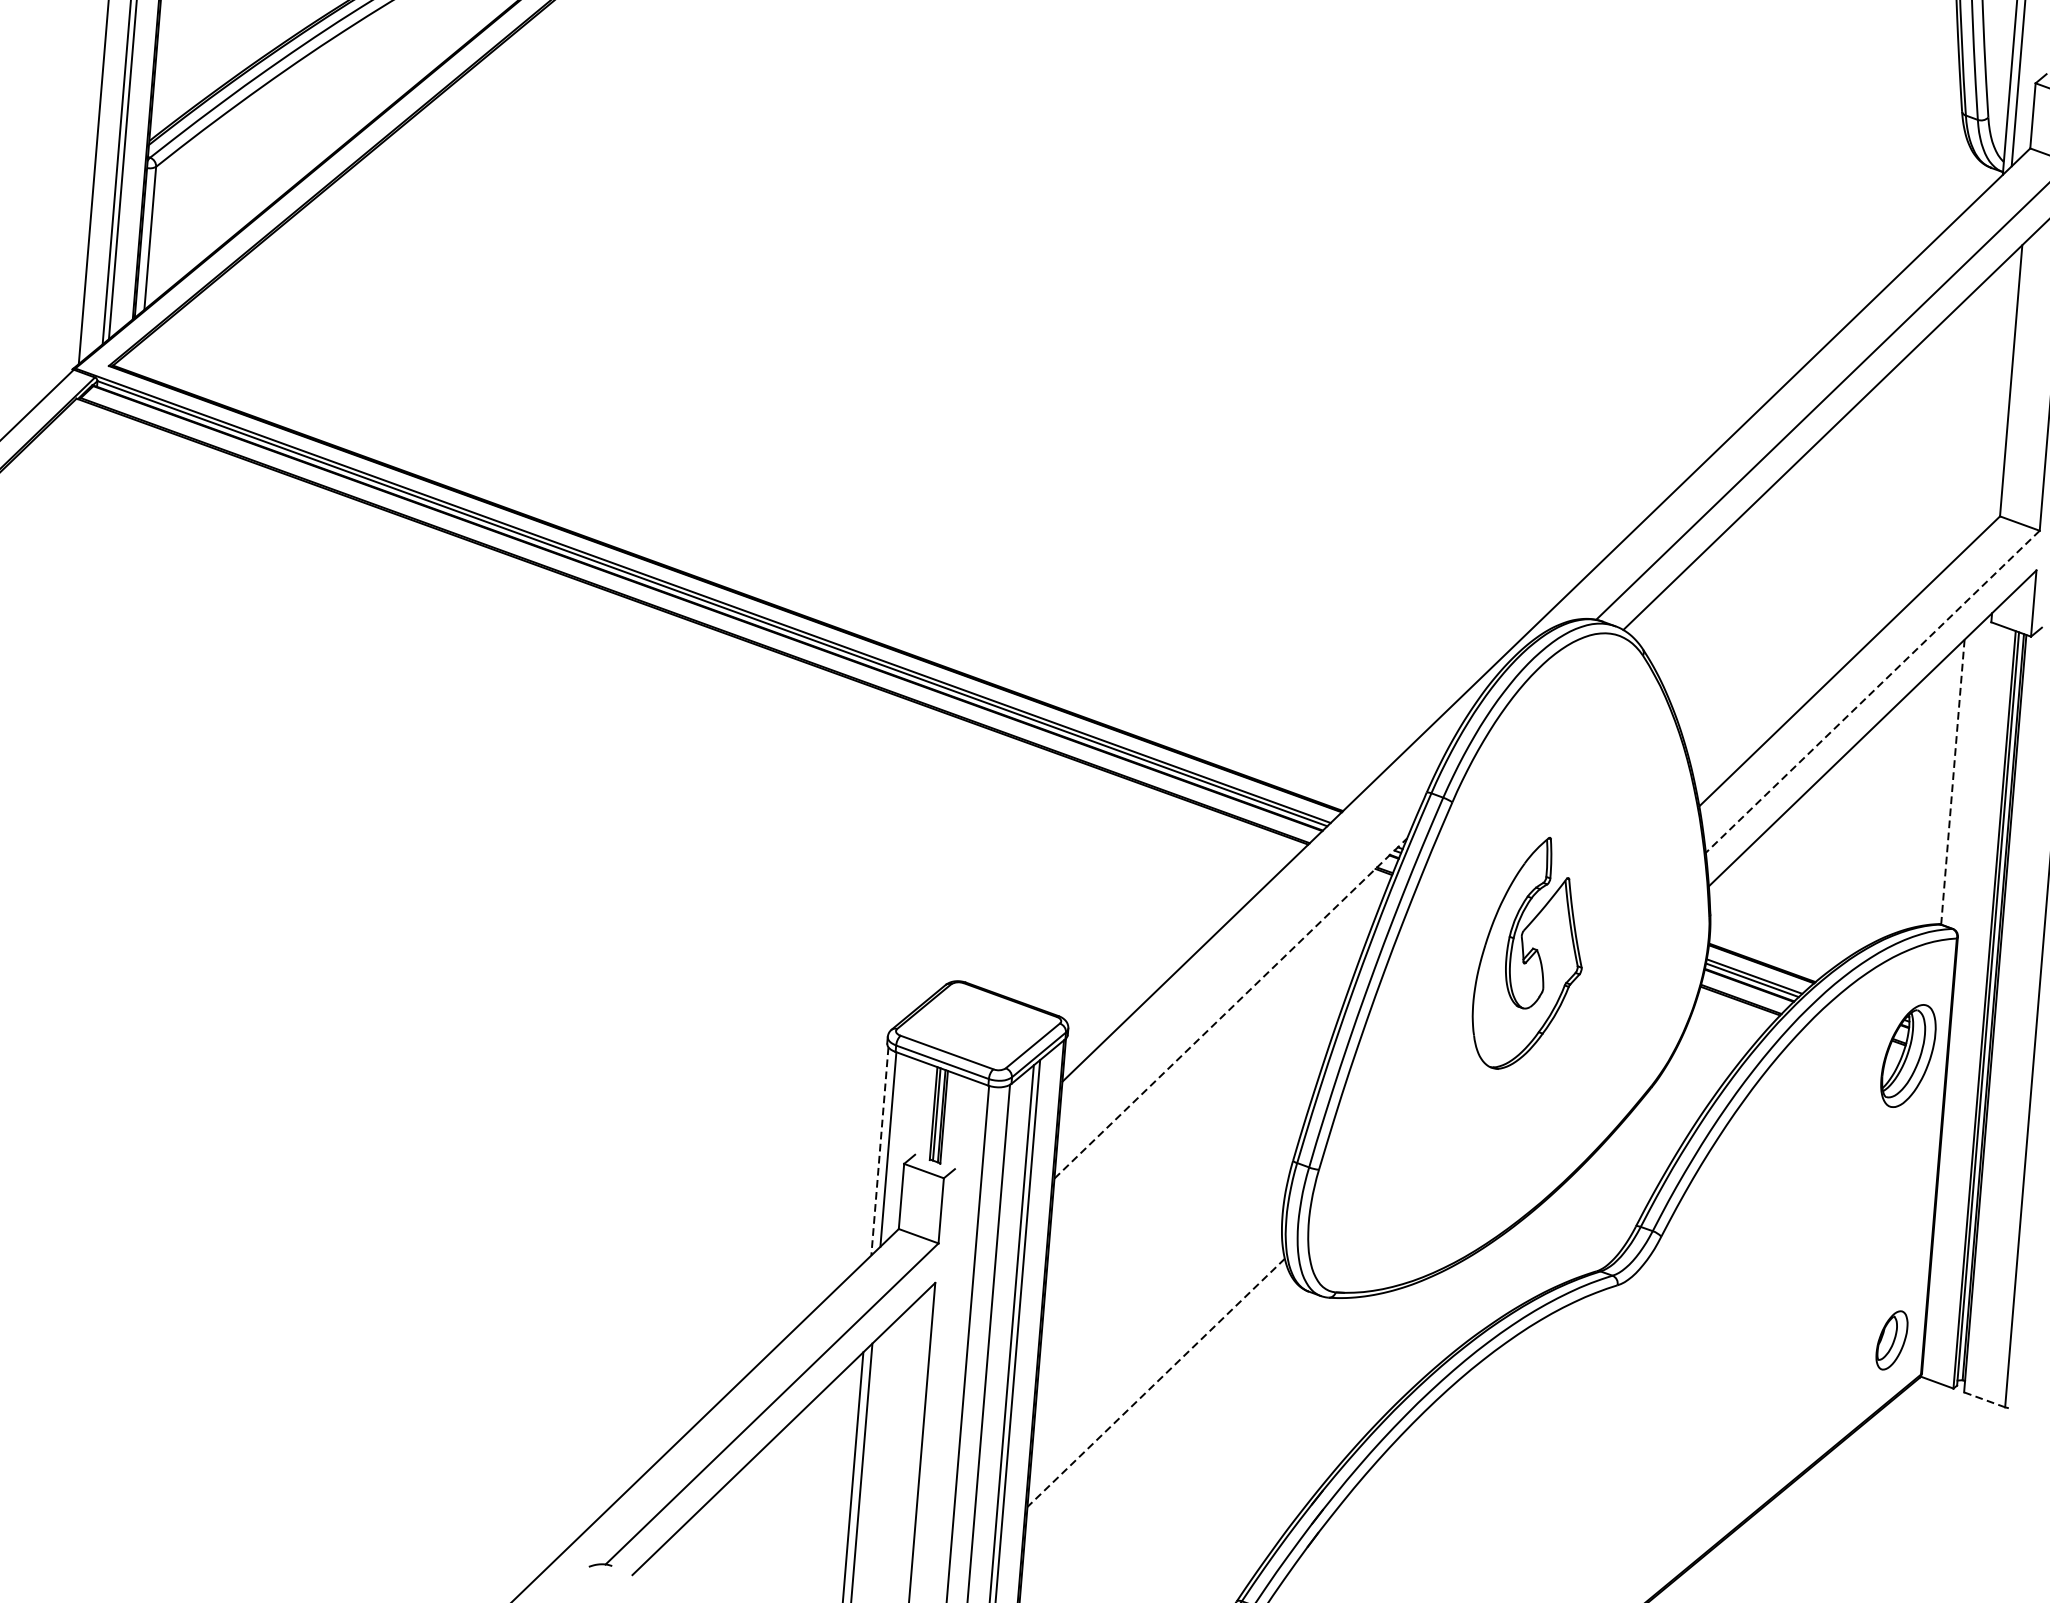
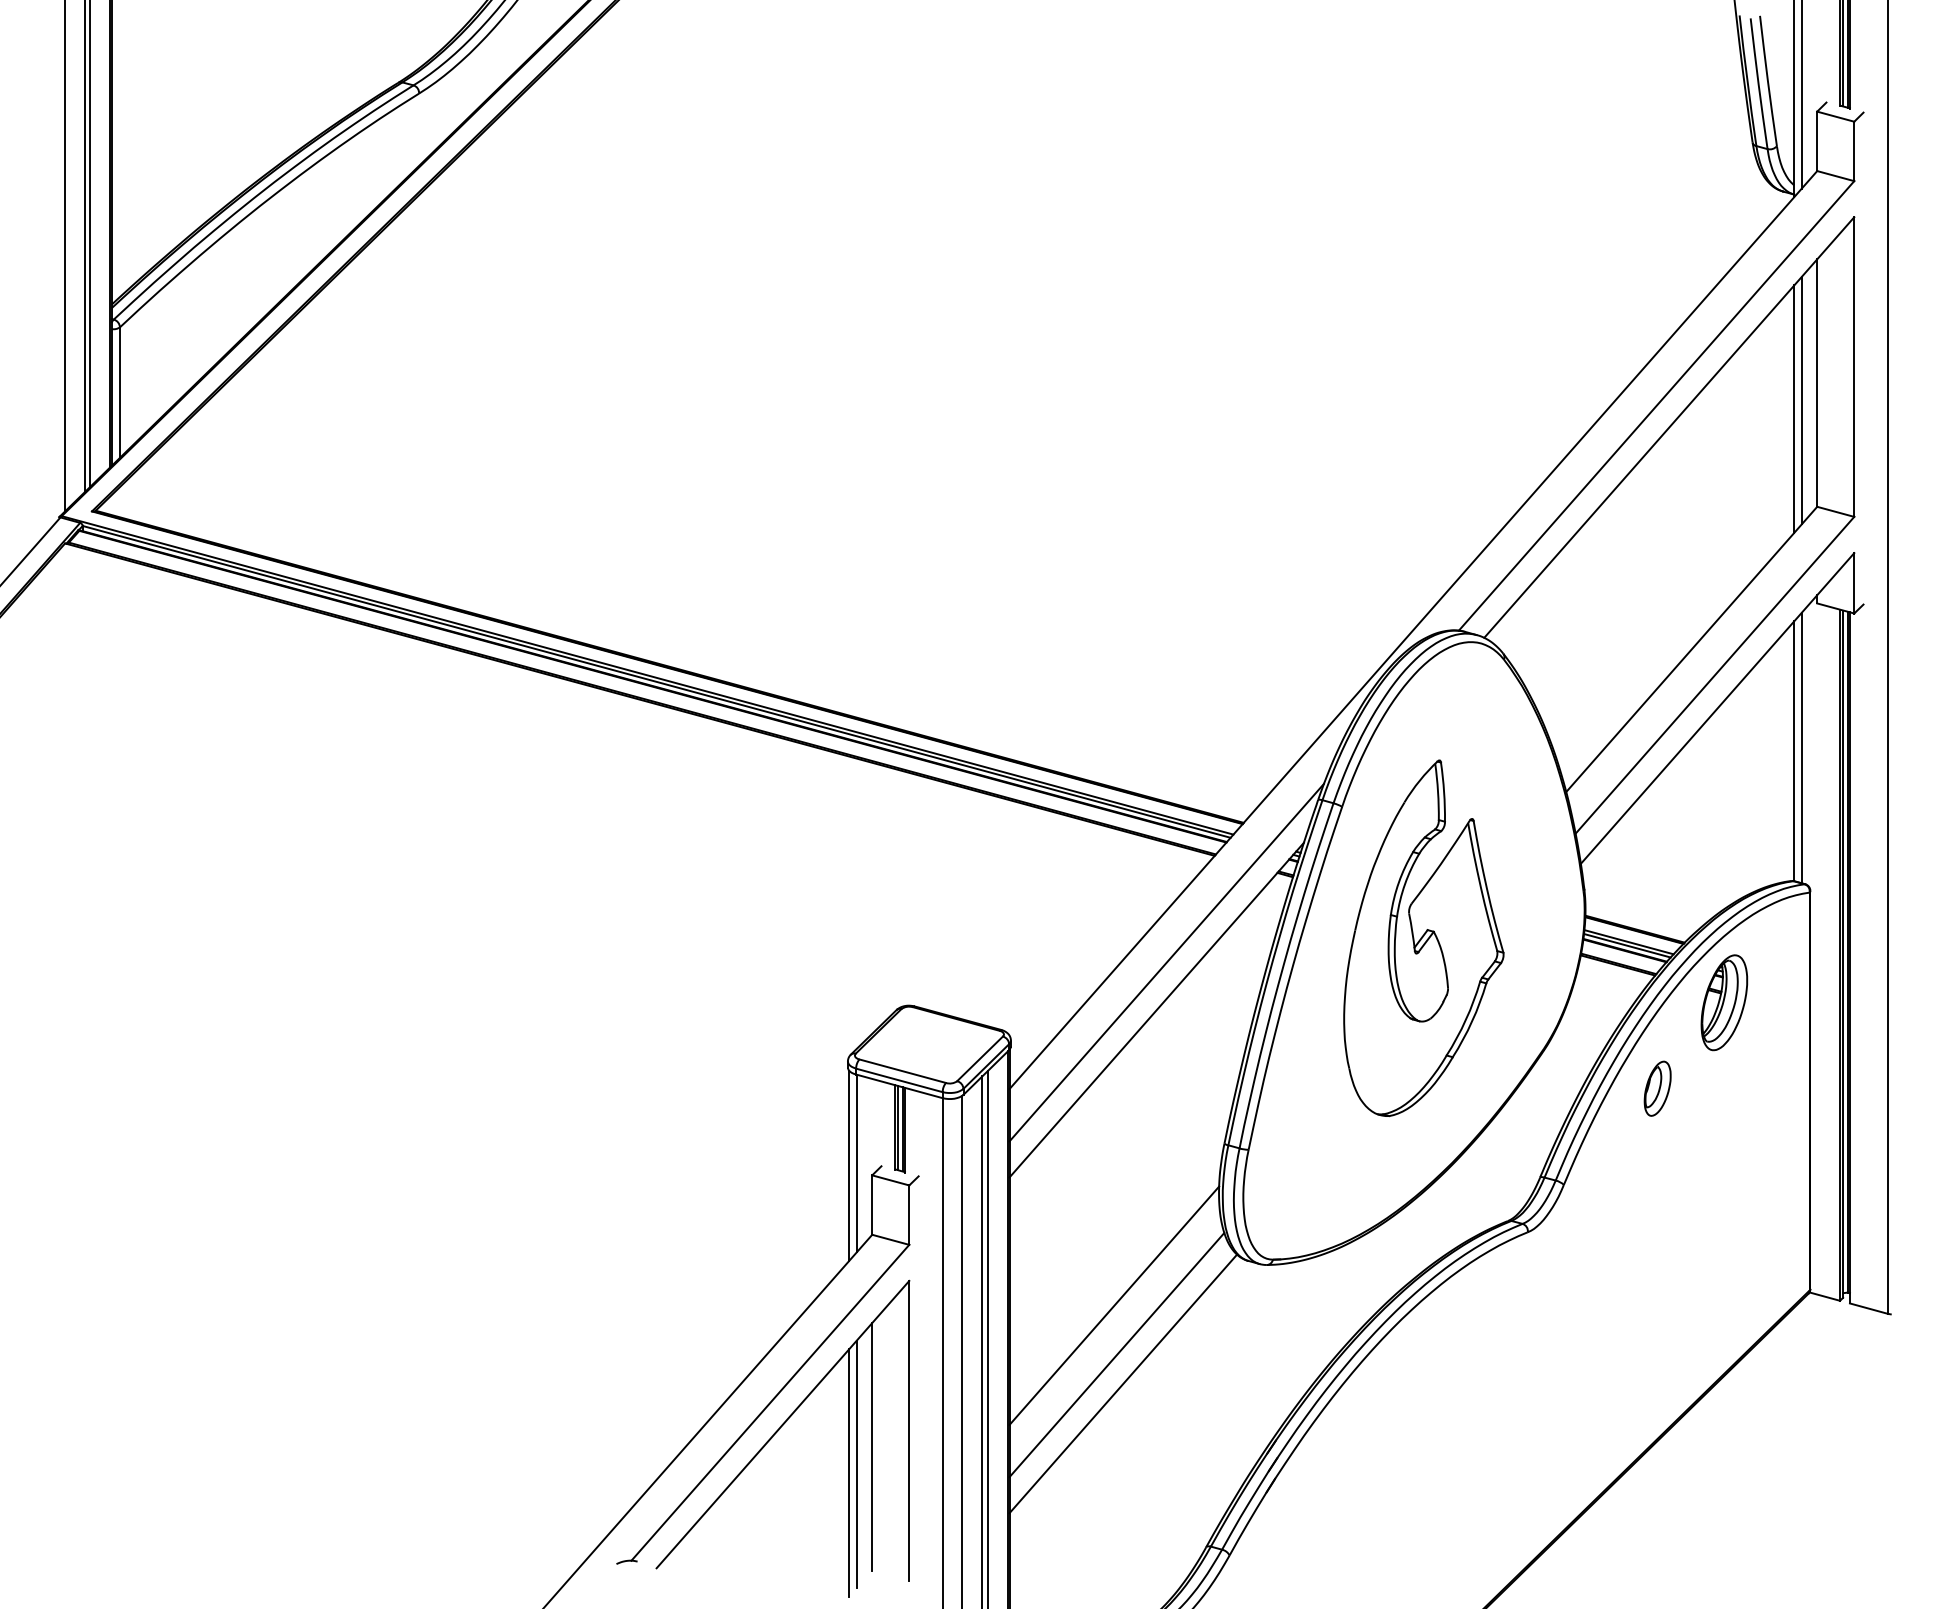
line: (1992, 398) -> (1801, 400), added
line: (1983, 406) -> (1794, 408), added
line: (1872, 691) -> (1714, 675), dashed -> solid
line: (1961, 778) -> (1801, 747), added
line: (1953, 782) -> (1794, 751), dashed -> solid
part: (1529, 953) -> (1423, 938), size x1.67
line: (1245, 957) -> (1166, 962), added
line: (1230, 1008) -> (1156, 1010), dashed -> solid
part: (1908, 1055) -> (1724, 1002), moved
line: (880, 1151) -> (849, 1165), dashed -> solid
line: (1157, 1328) -> (1114, 1305), added
part: (1891, 1340) -> (1657, 1088), moved
line: (1155, 1383) -> (1116, 1355), dashed -> solid
line: (1985, 1399) -> (1869, 1308), dashed -> solid
line: (1160, 1414) -> (1123, 1383), added
line: (880, 1461) -> (872, 1446), added

